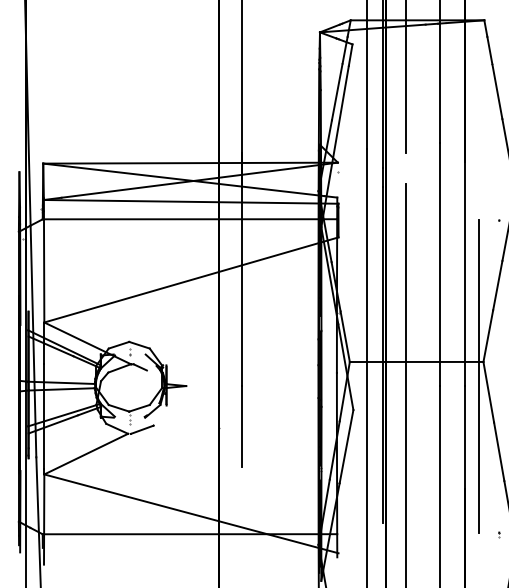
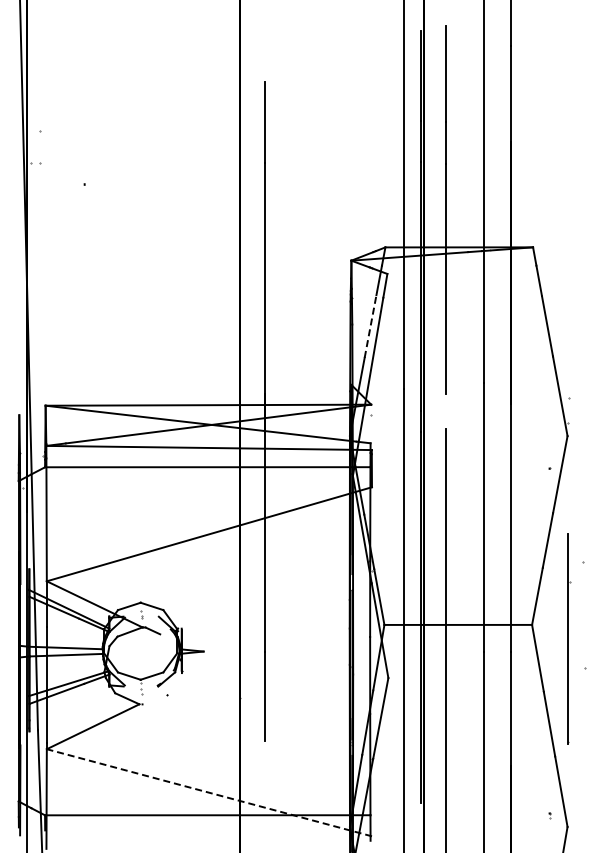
line: (337, 91) -> (370, 326), solid -> dashed
line: (478, 376) -> (526, 641), removed
line: (141, 429) -> (154, 699), removed
line: (190, 513) -> (208, 792), solid -> dashed

